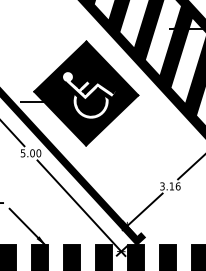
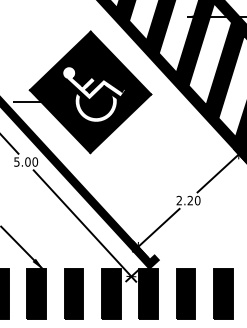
text: (170, 186) -> (188, 200), 3.16 -> 2.20

